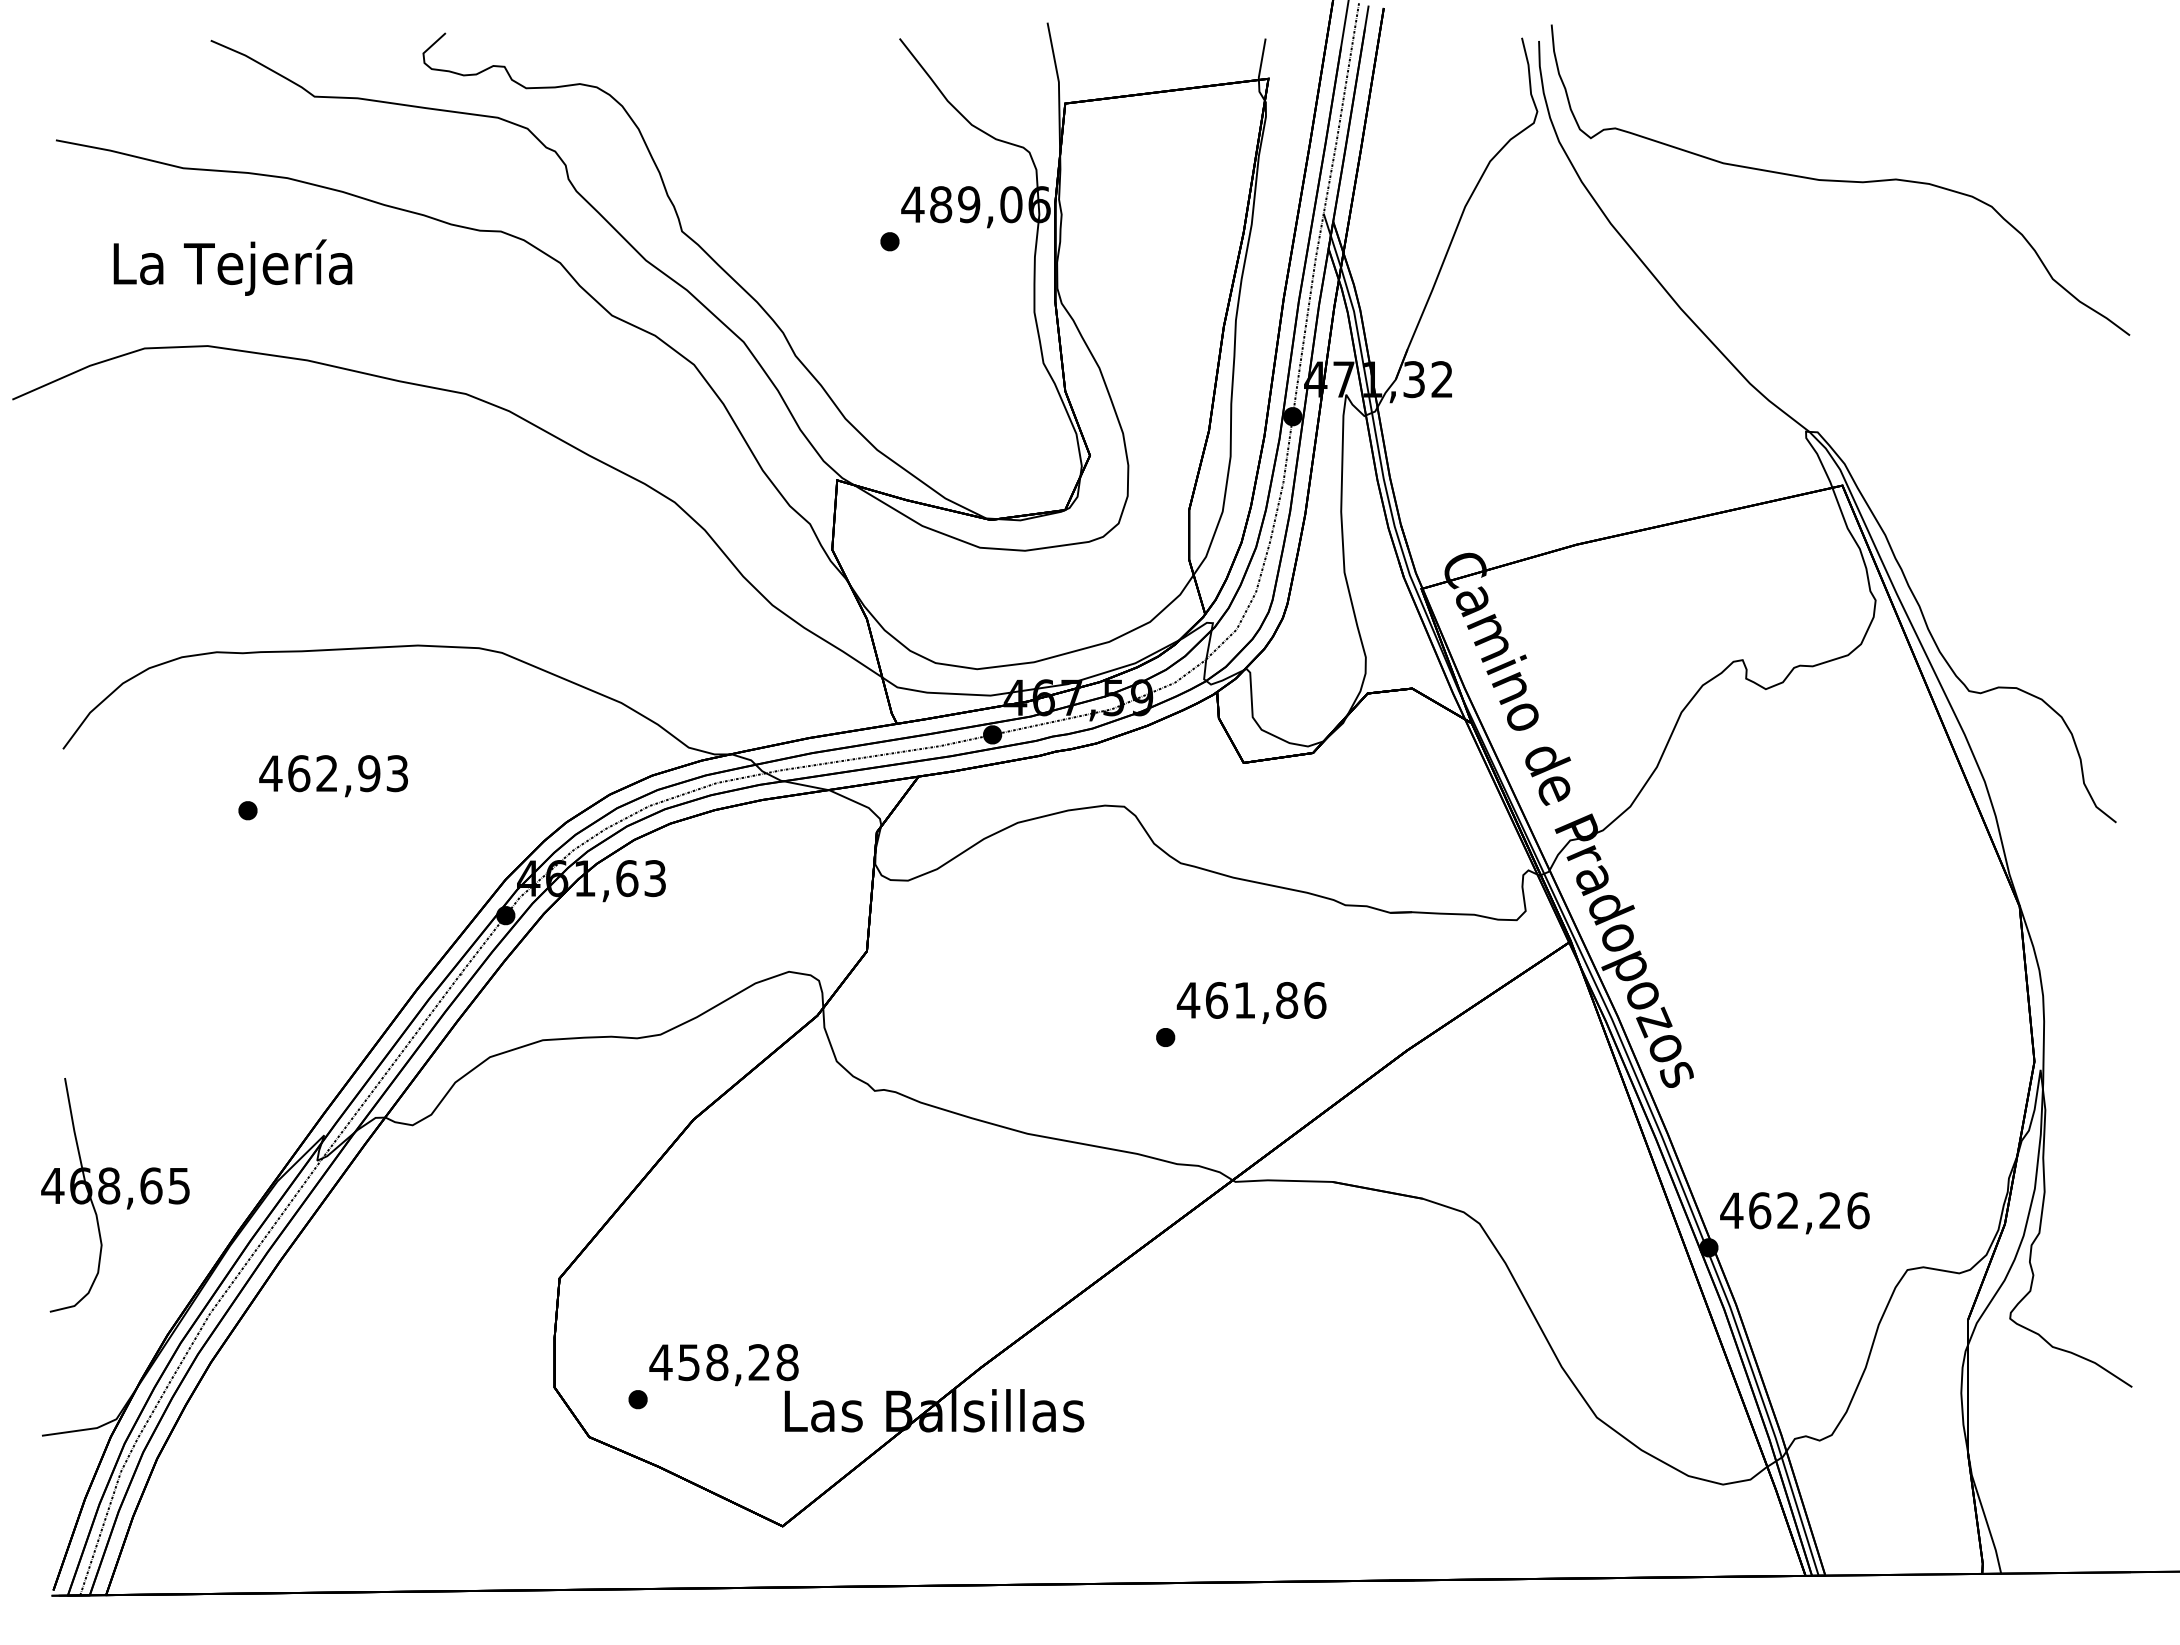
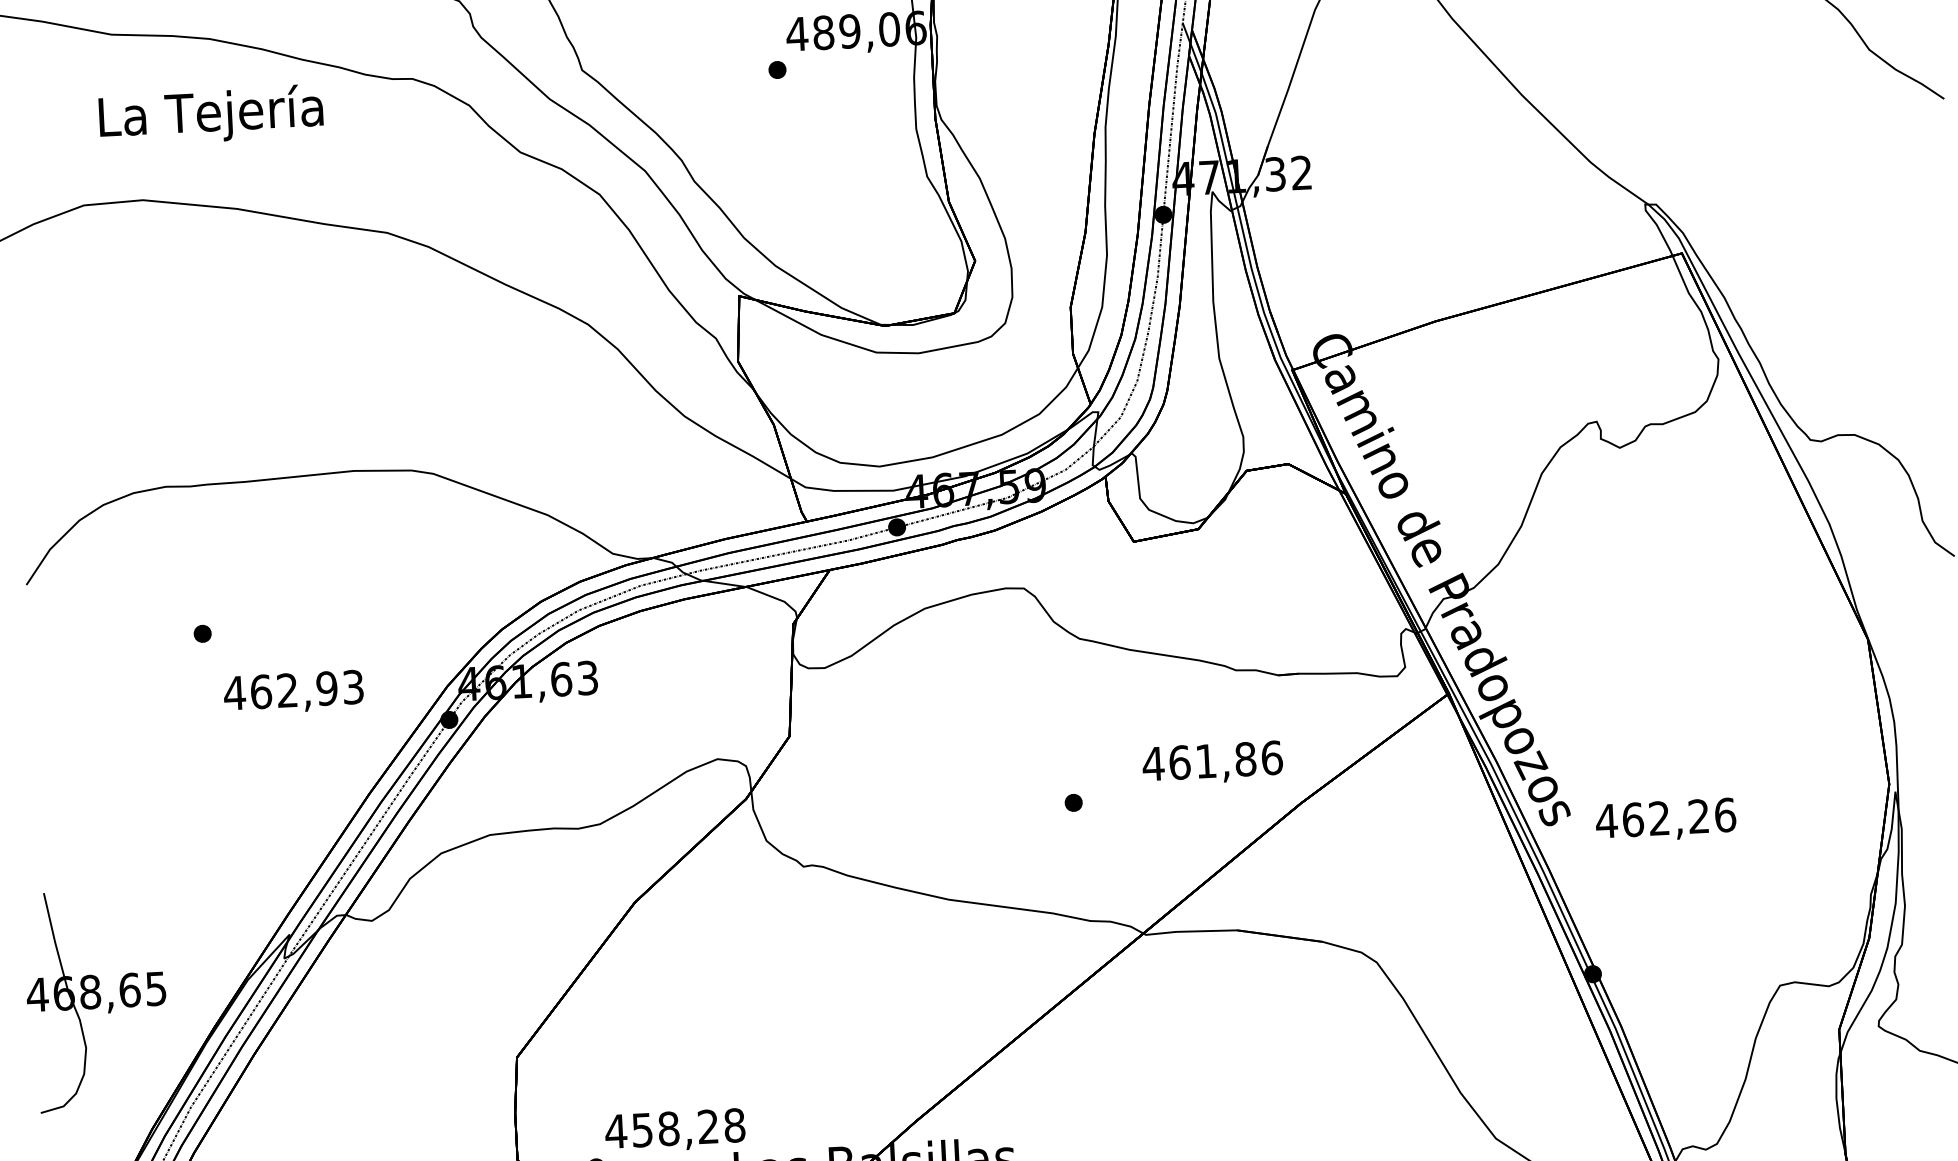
text: (232, 267) -> (210, 115), moved
text: (333, 776) -> (293, 692), moved
text: (1251, 1002) -> (1212, 762), moved
text: (1794, 1213) -> (1665, 820), moved

